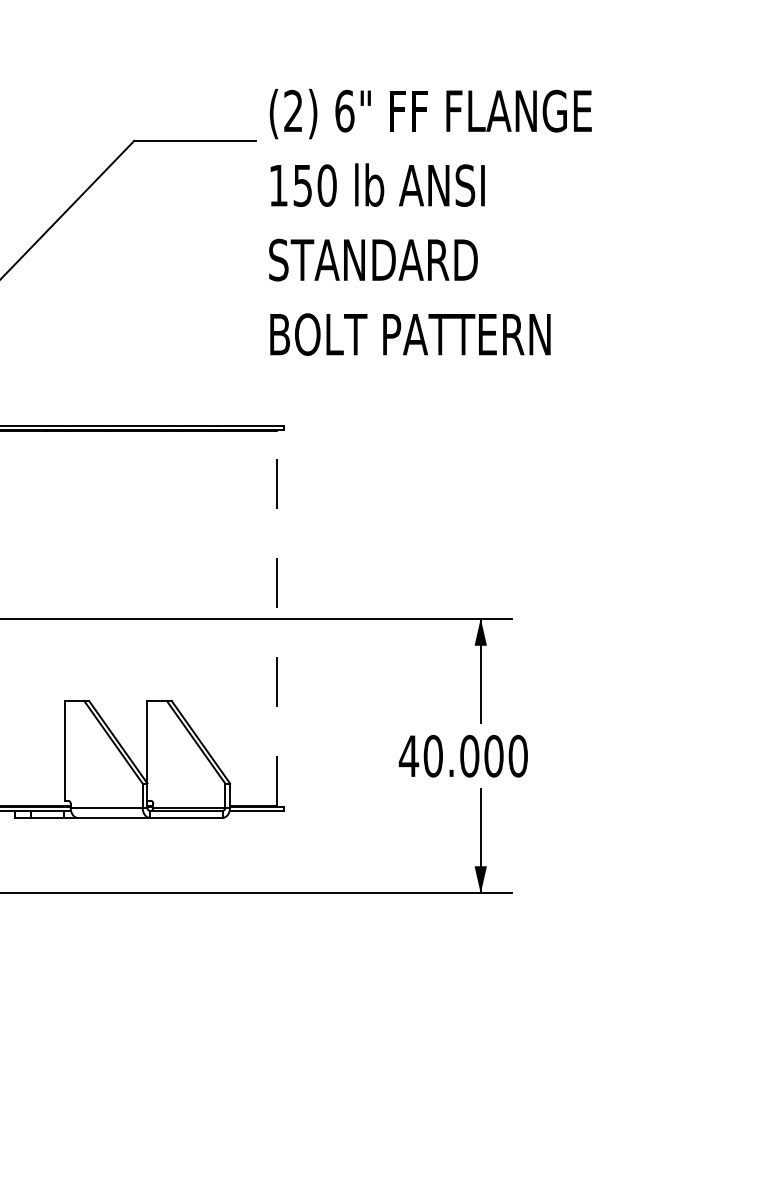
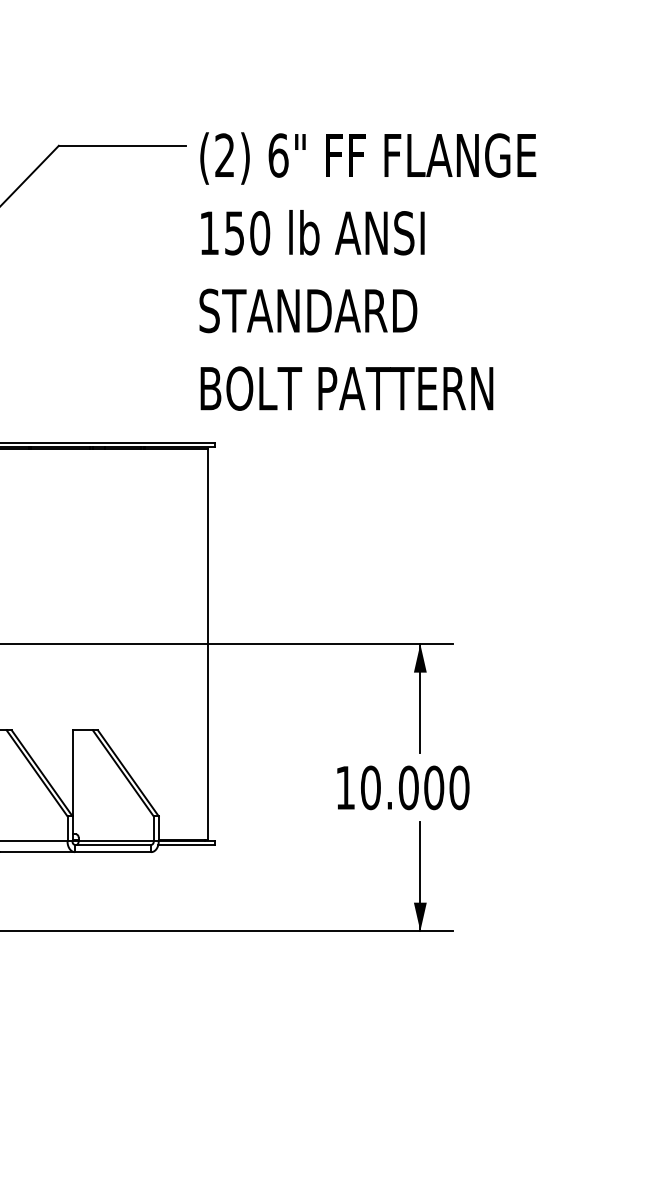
text: (430, 222) -> (367, 271), moved
line: (276, 618) -> (207, 644), dashed -> solid
text: (408, 755) -> (344, 787), 40.000 -> 10.000

